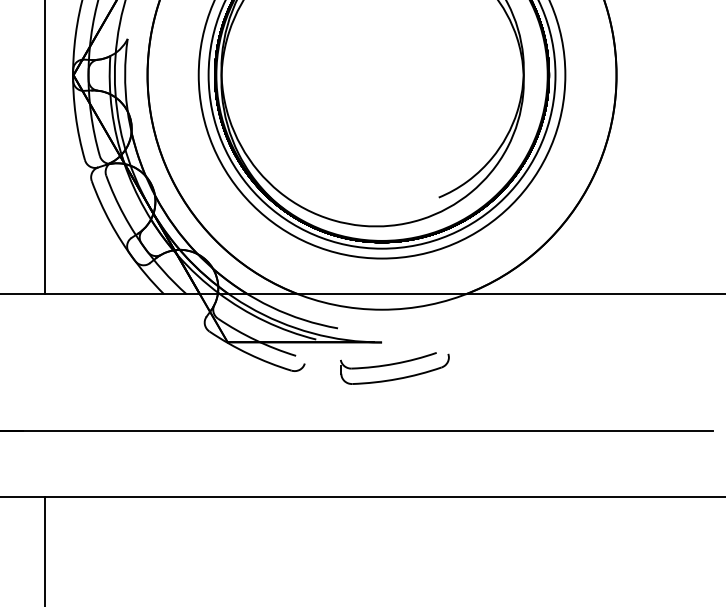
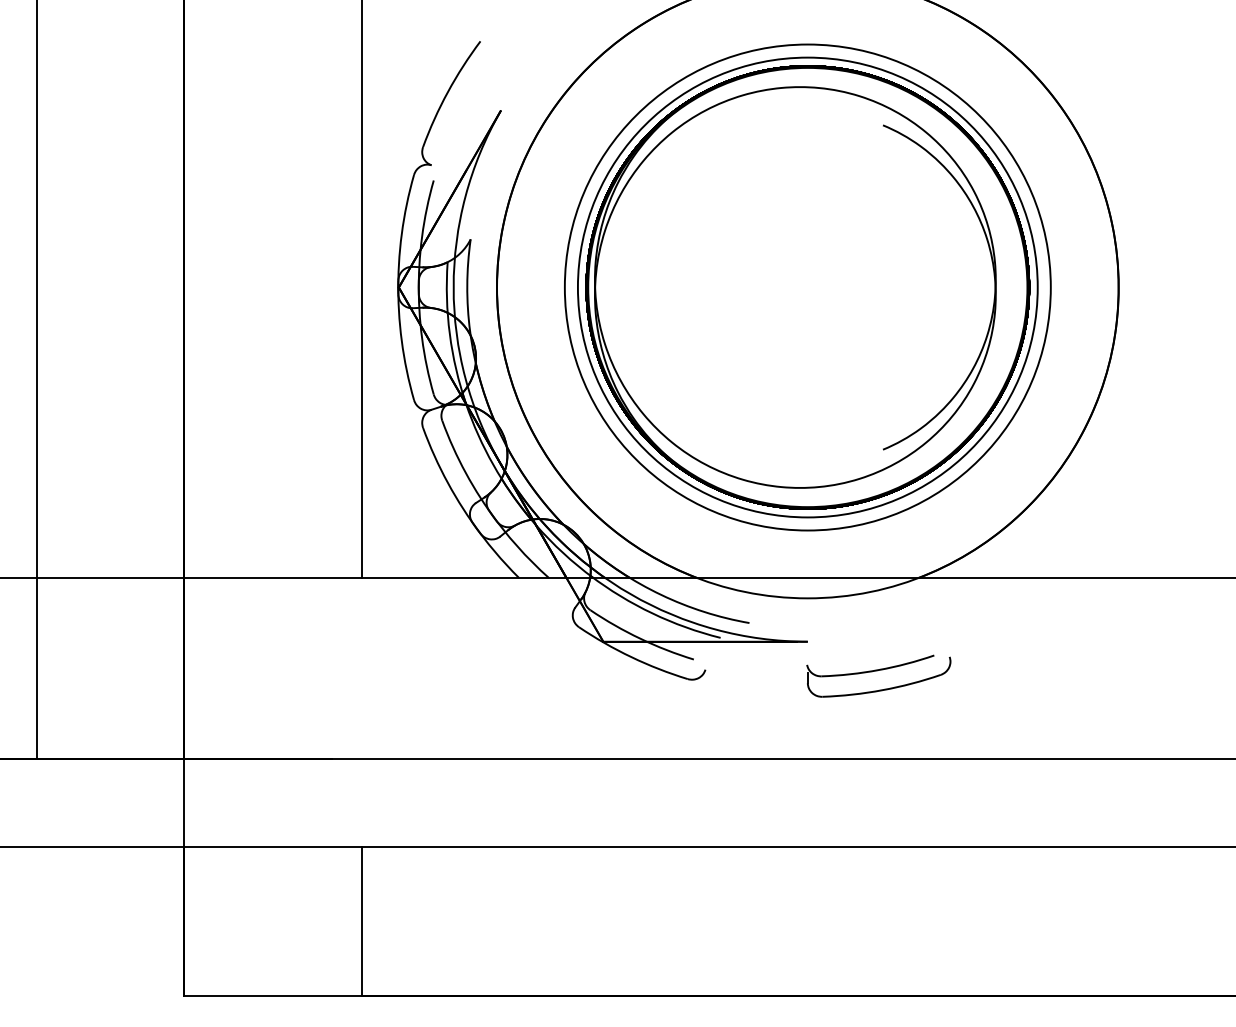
part: (394, 367) -> (878, 675), moved

